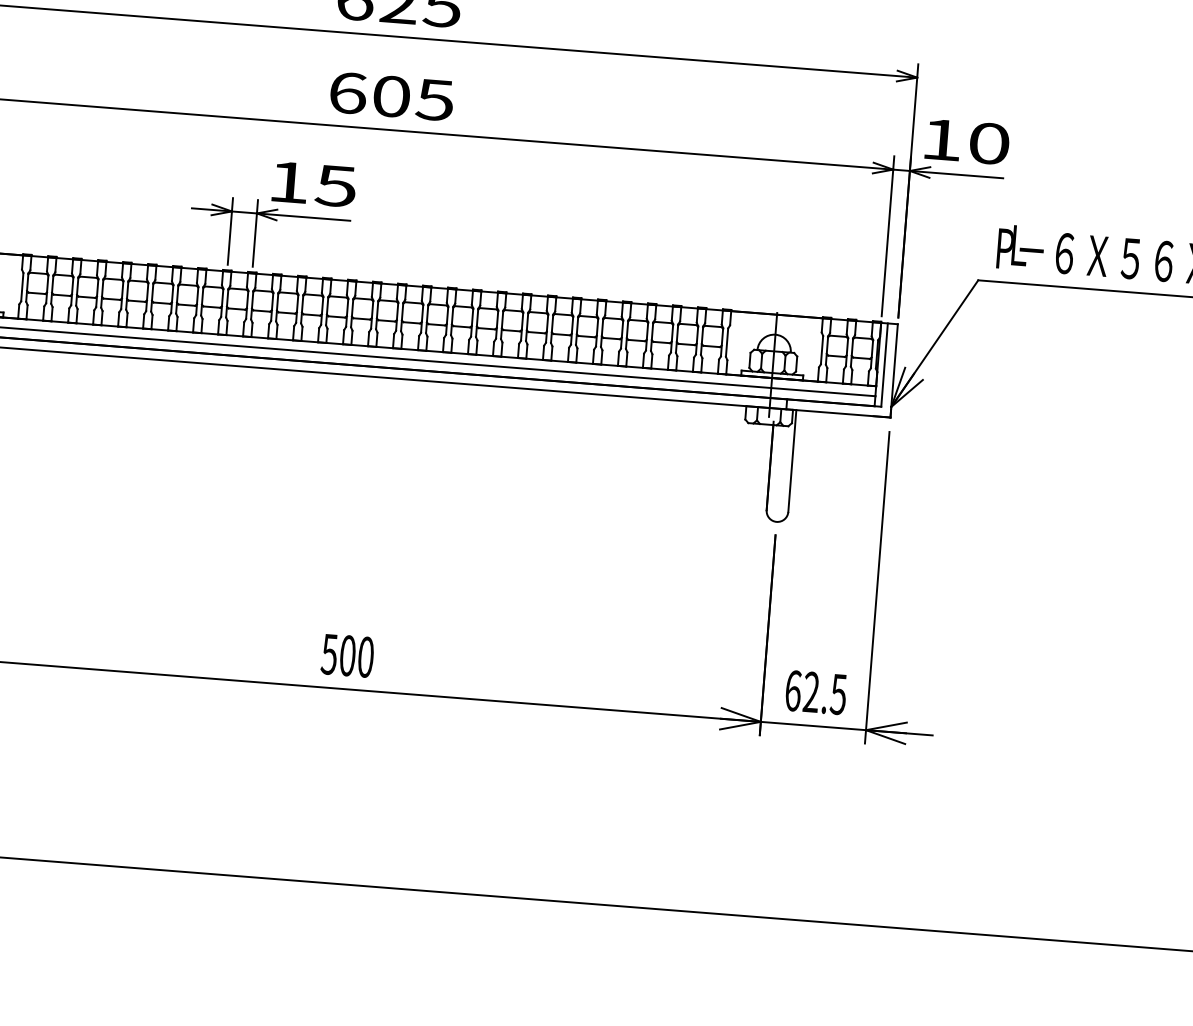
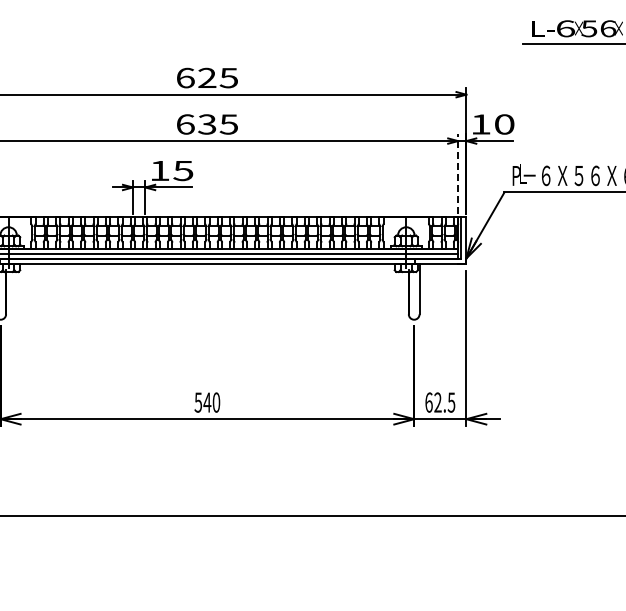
text: (391, 96) -> (207, 124), 605 -> 635
line: (888, 236) -> (458, 174), solid -> dashed
text: (347, 655) -> (207, 402), 500 -> 540

